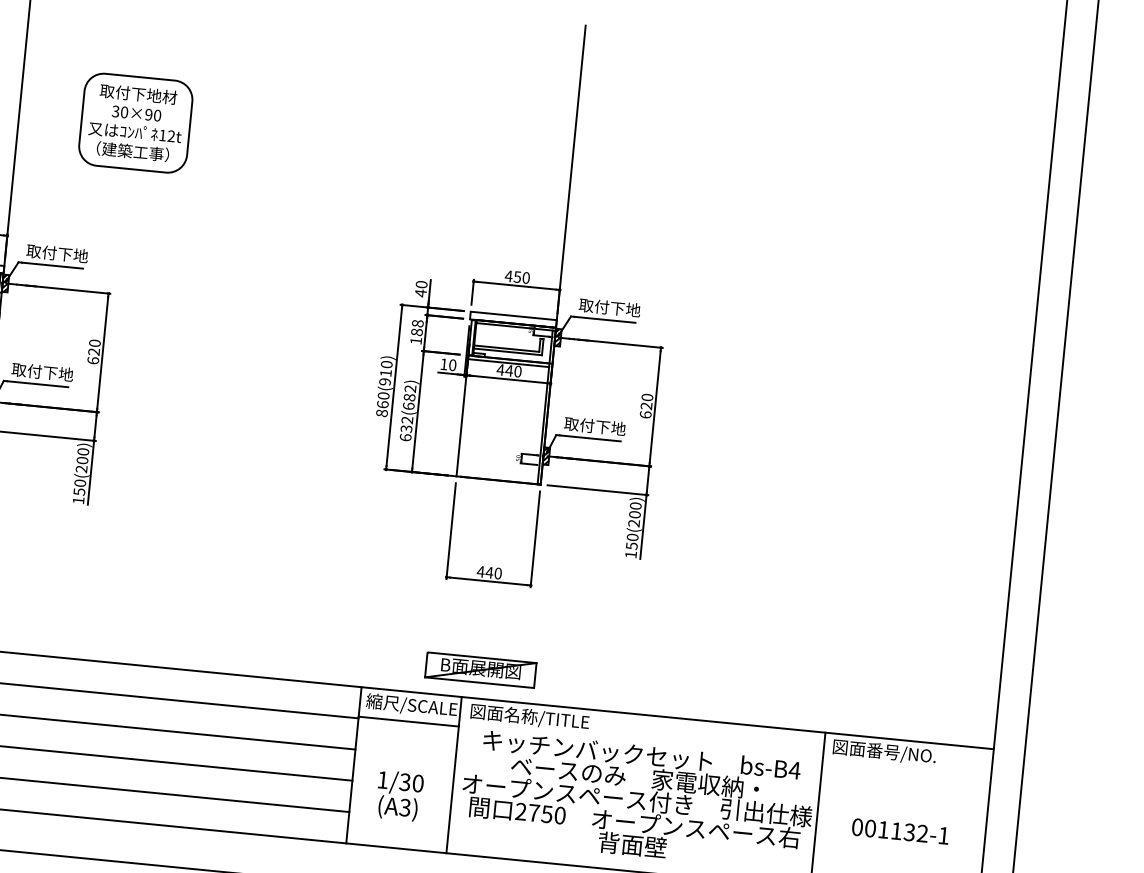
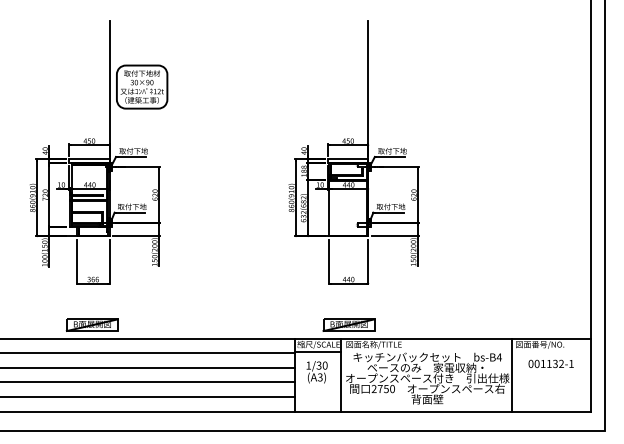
part: (136, 122) -> (142, 86), moved
text: (398, 796) -> (316, 372), moved
text: (899, 830) -> (550, 363), moved

